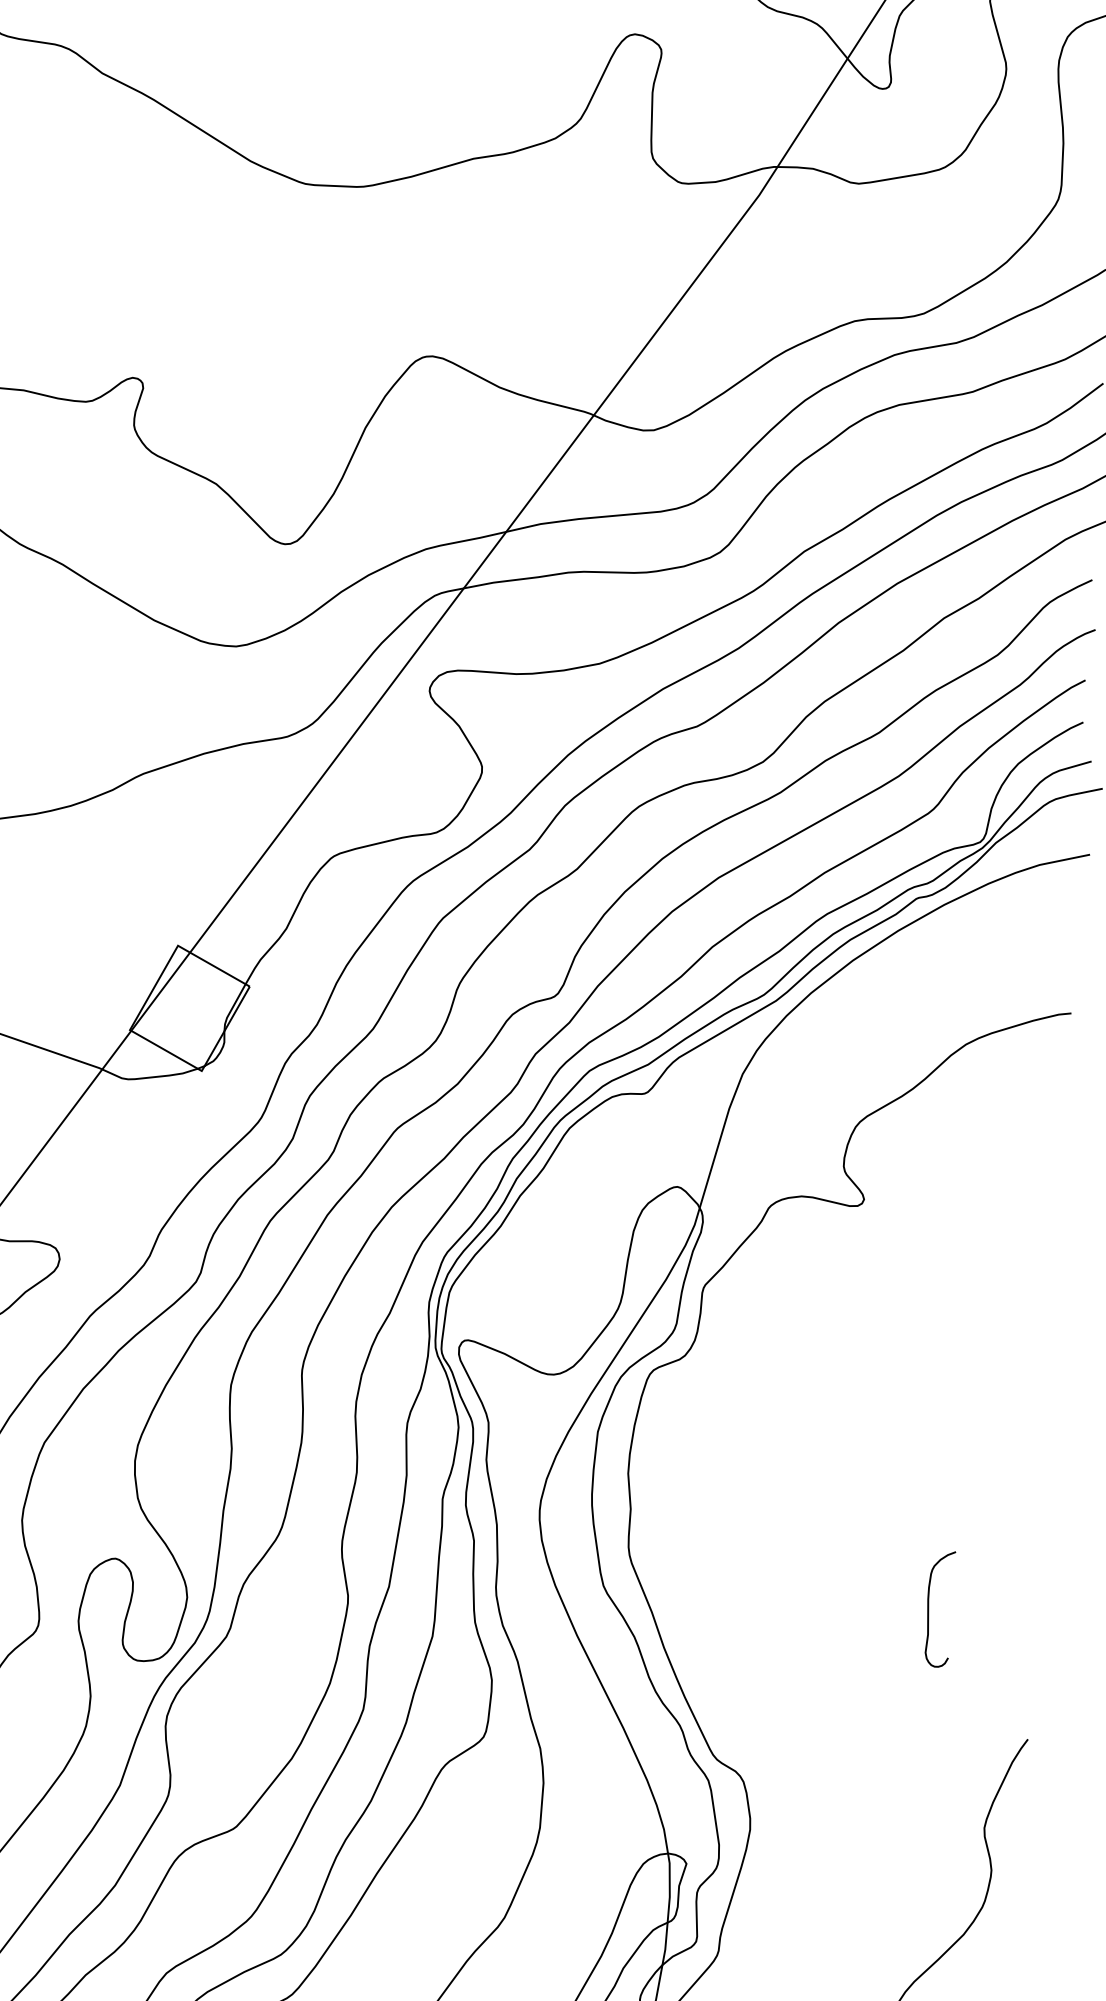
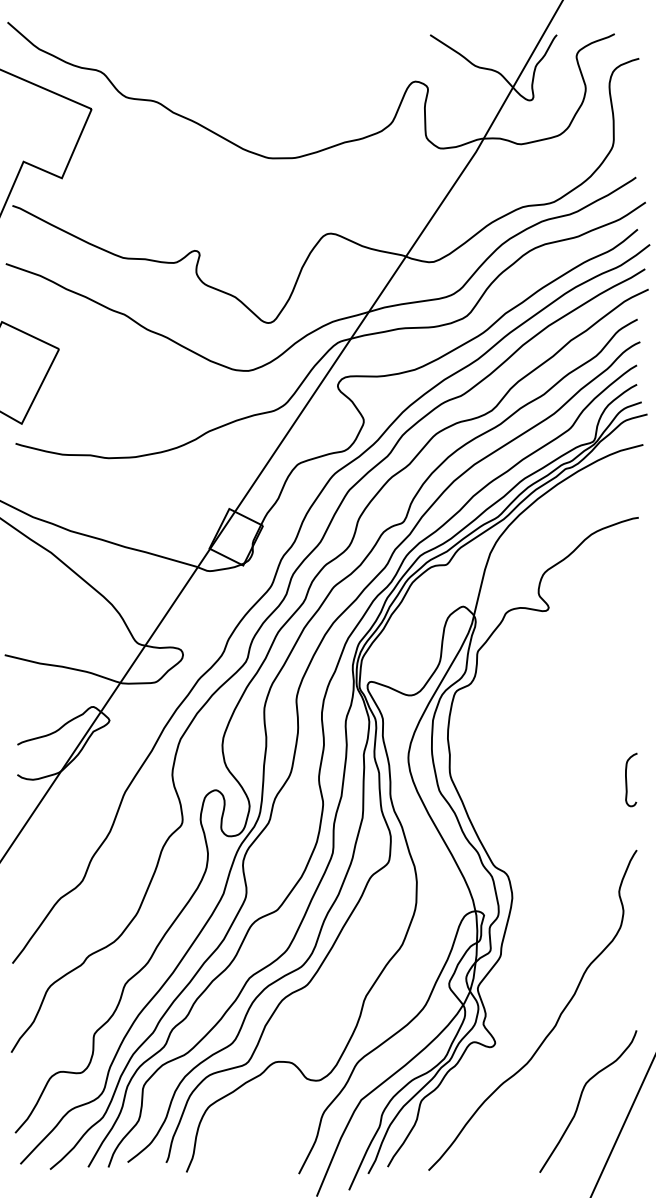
curve: (931, 1609) -> (627, 780), moved

